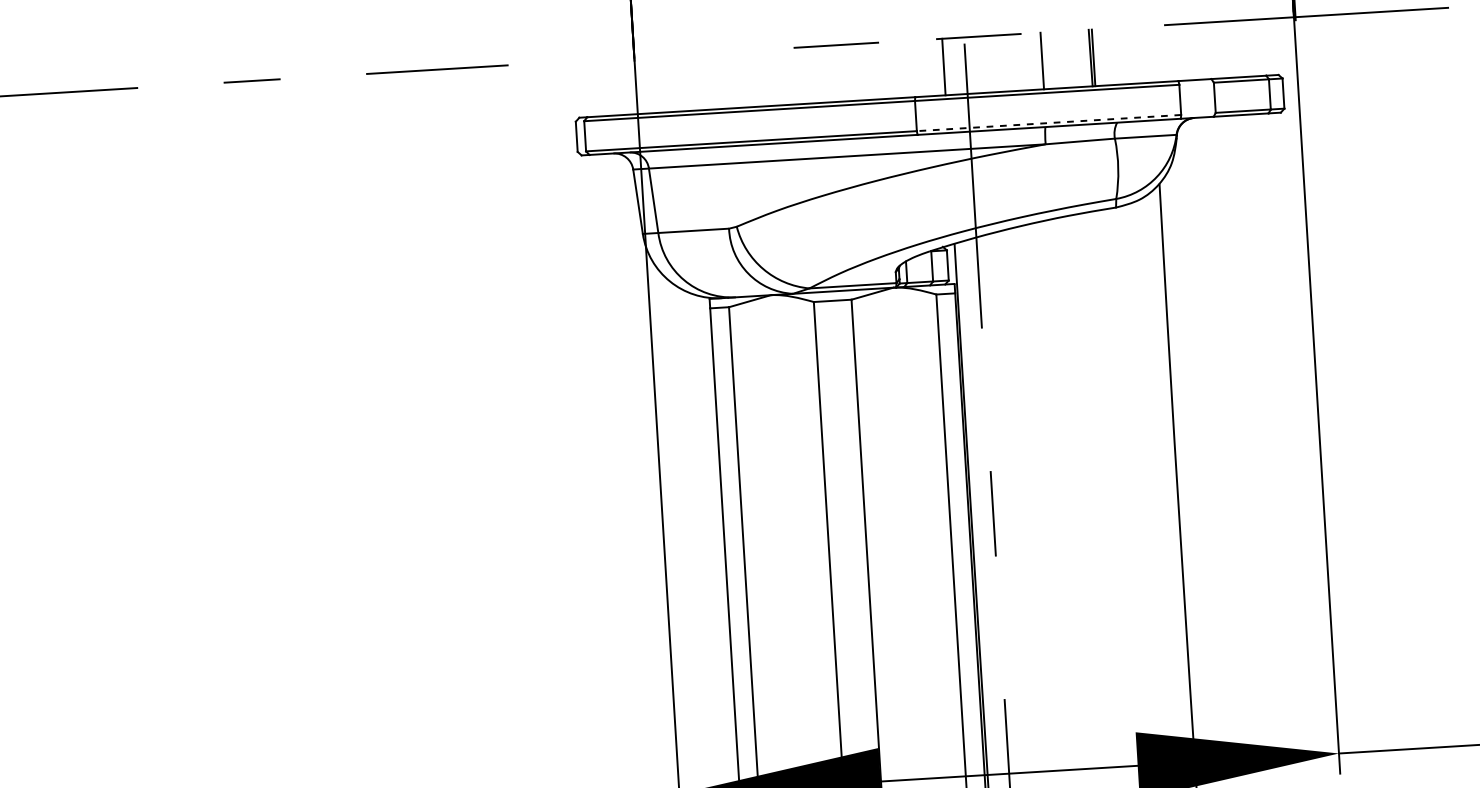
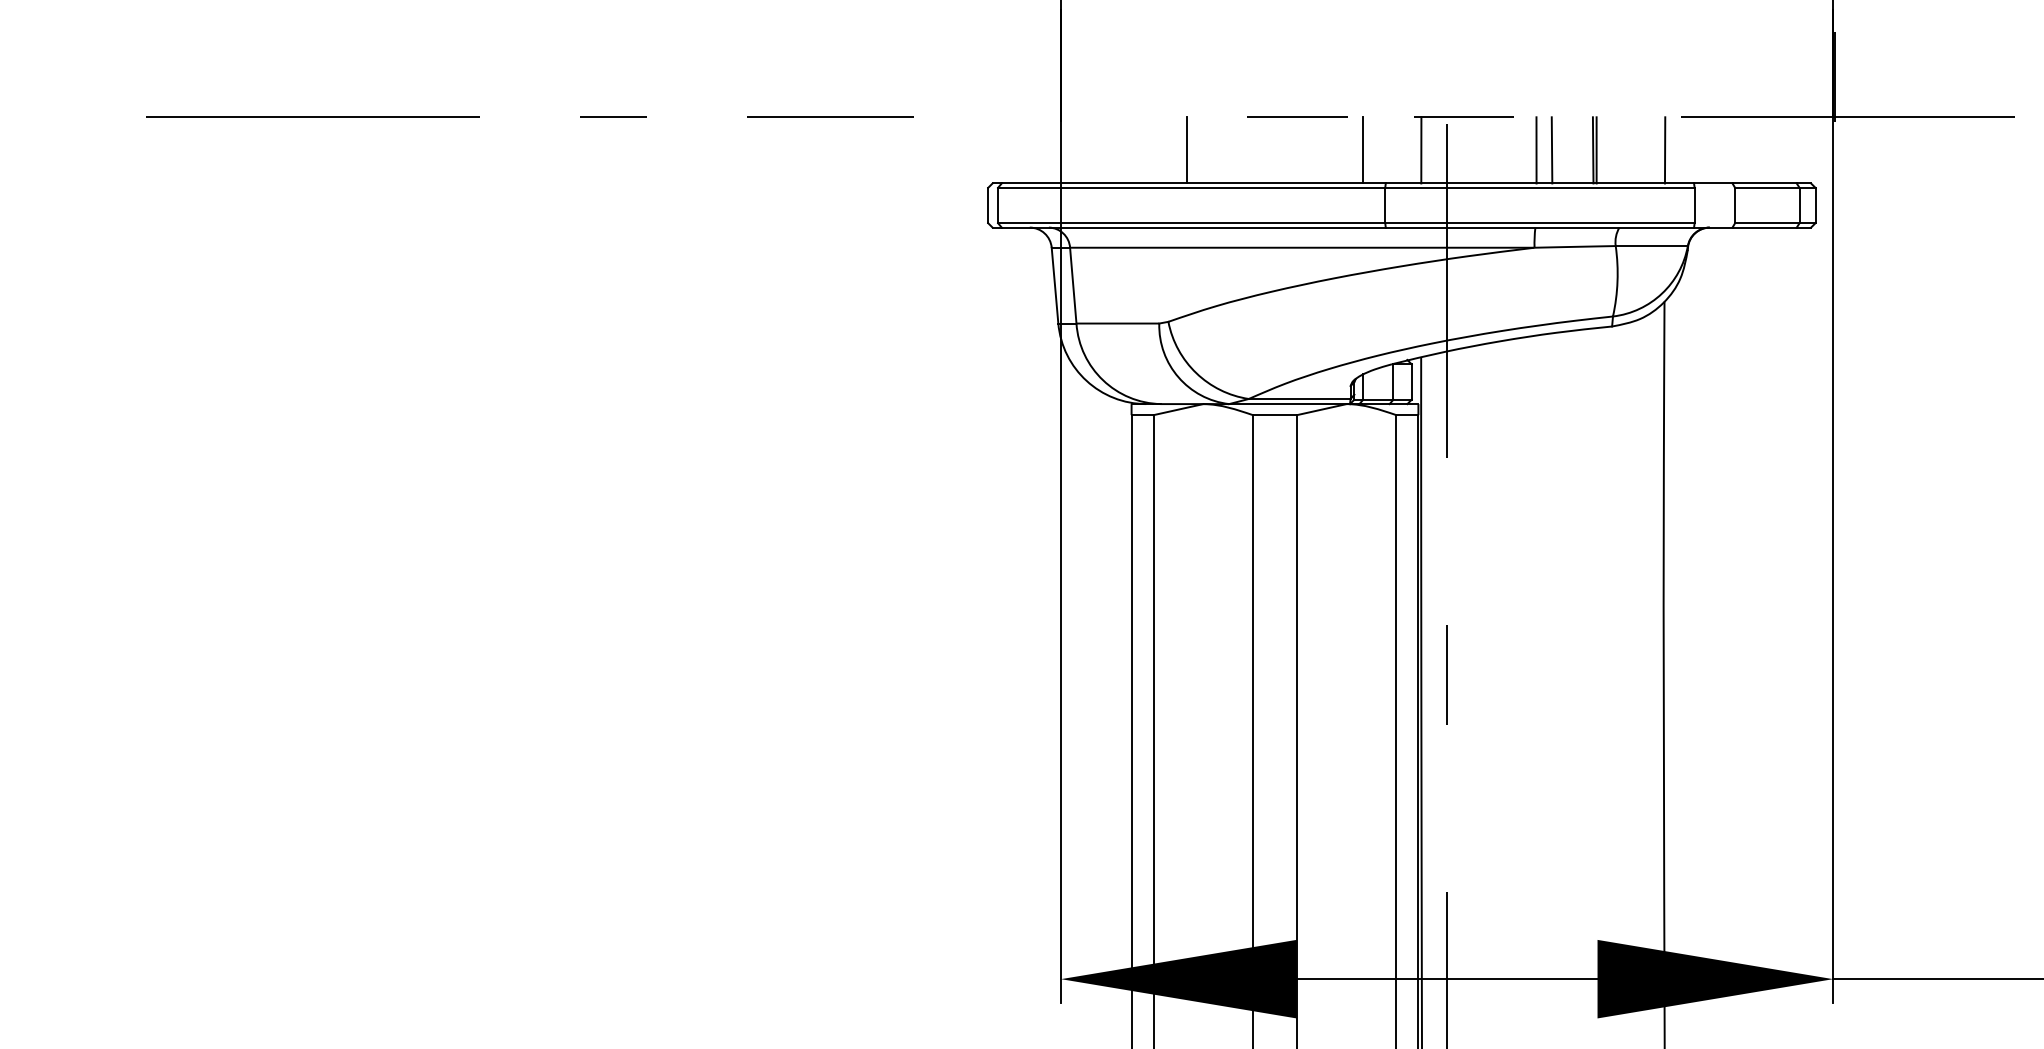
line: (1151, 54) -> (1664, 150), added
line: (1055, 60) -> (1551, 150), added
line: (894, 70) -> (1363, 150), added
line: (743, 79) -> (1186, 150), added
line: (1048, 123) -> (1539, 223), dashed -> solid

